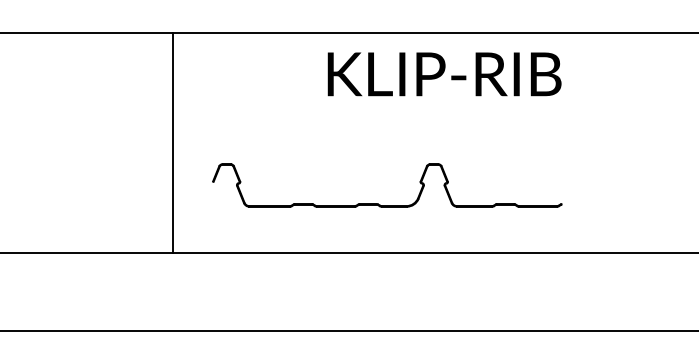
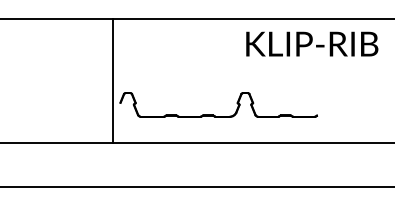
text: (445, 73) -> (312, 43), moved
line: (172, 142) -> (112, 80), moved

